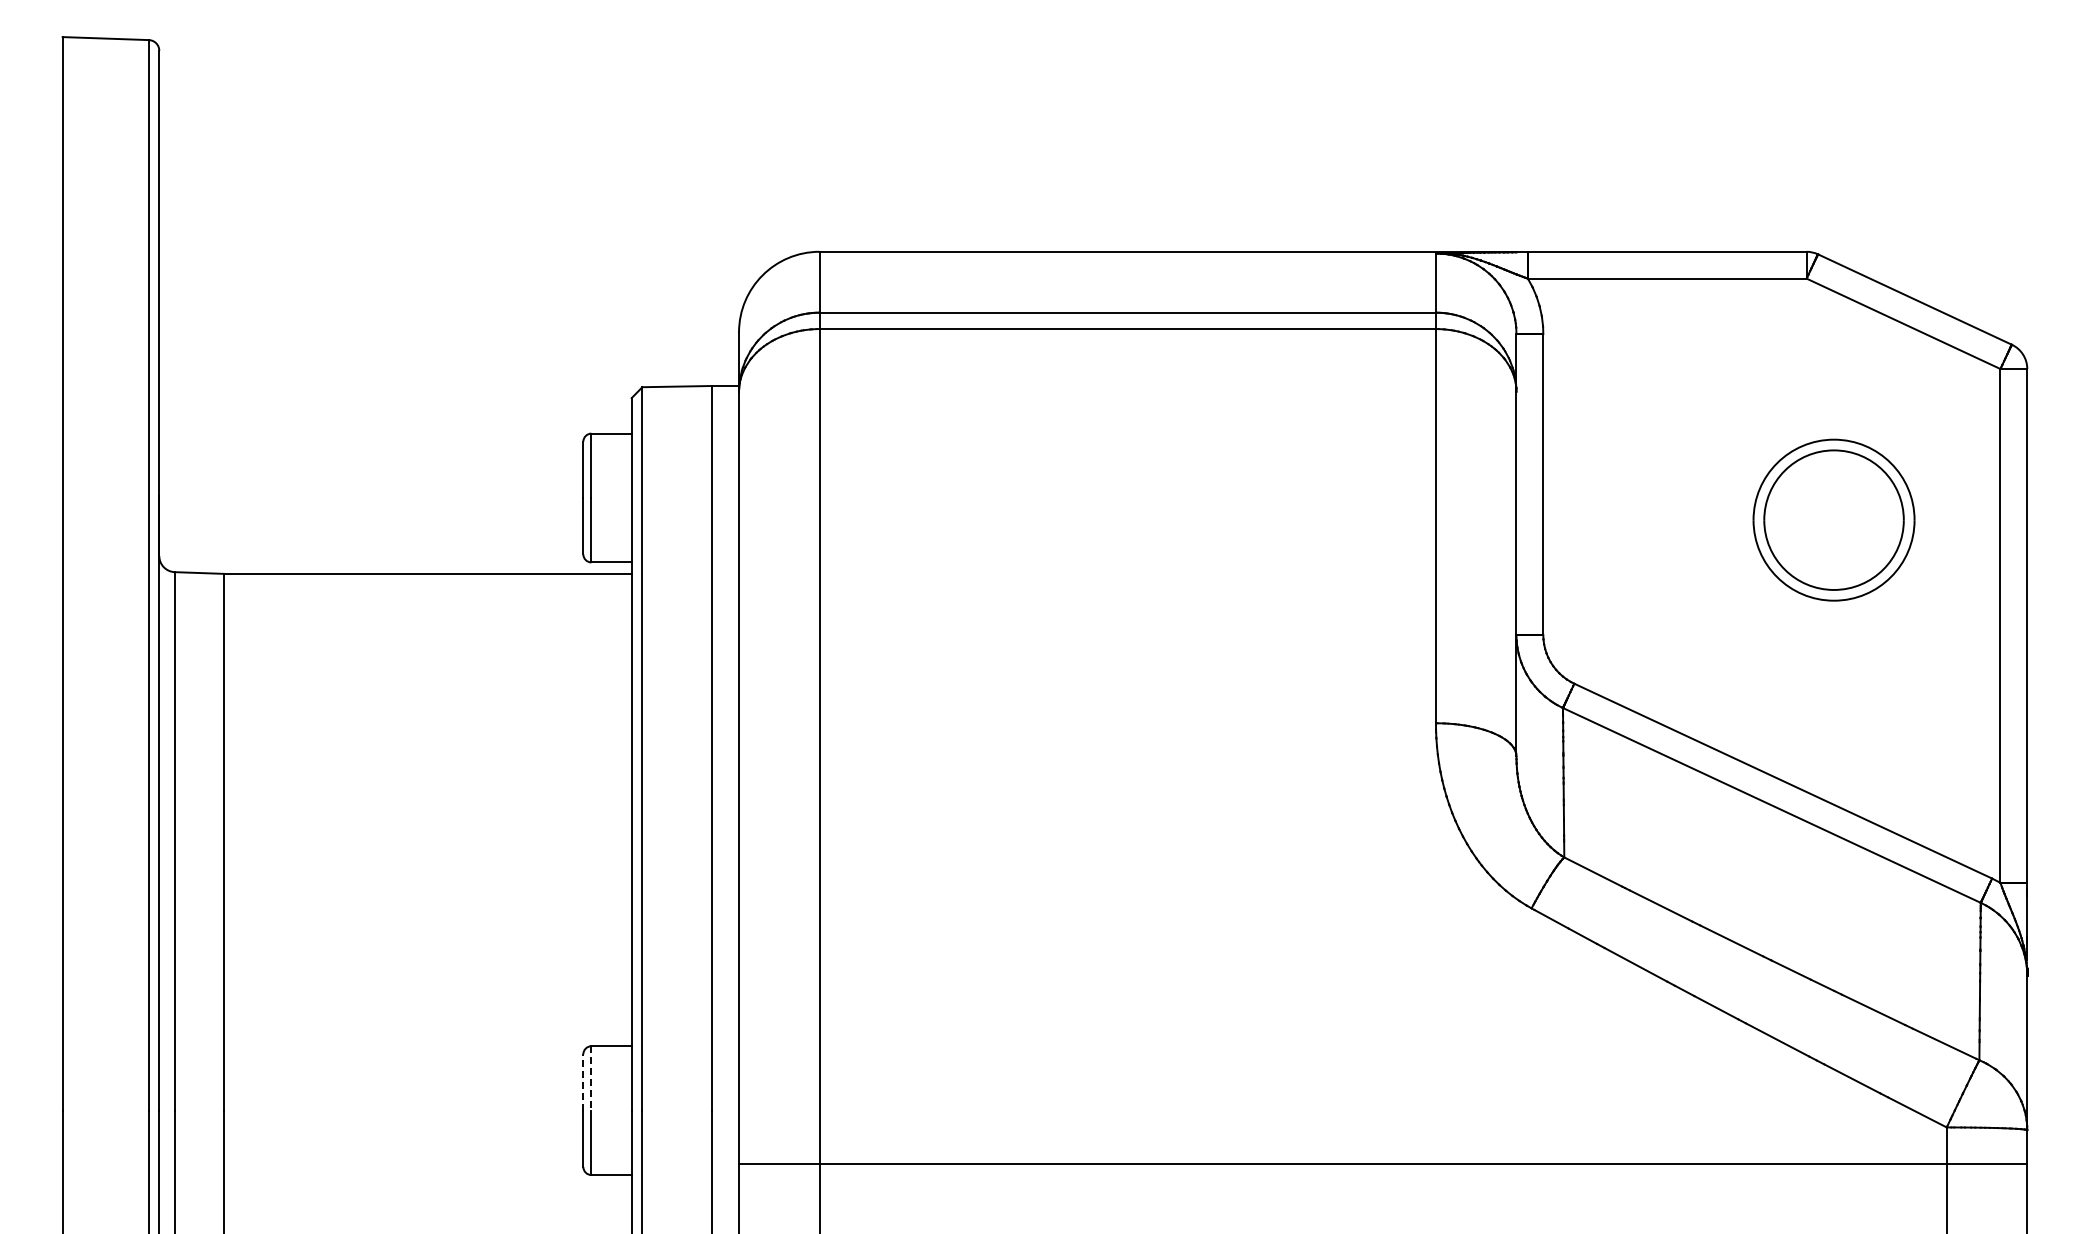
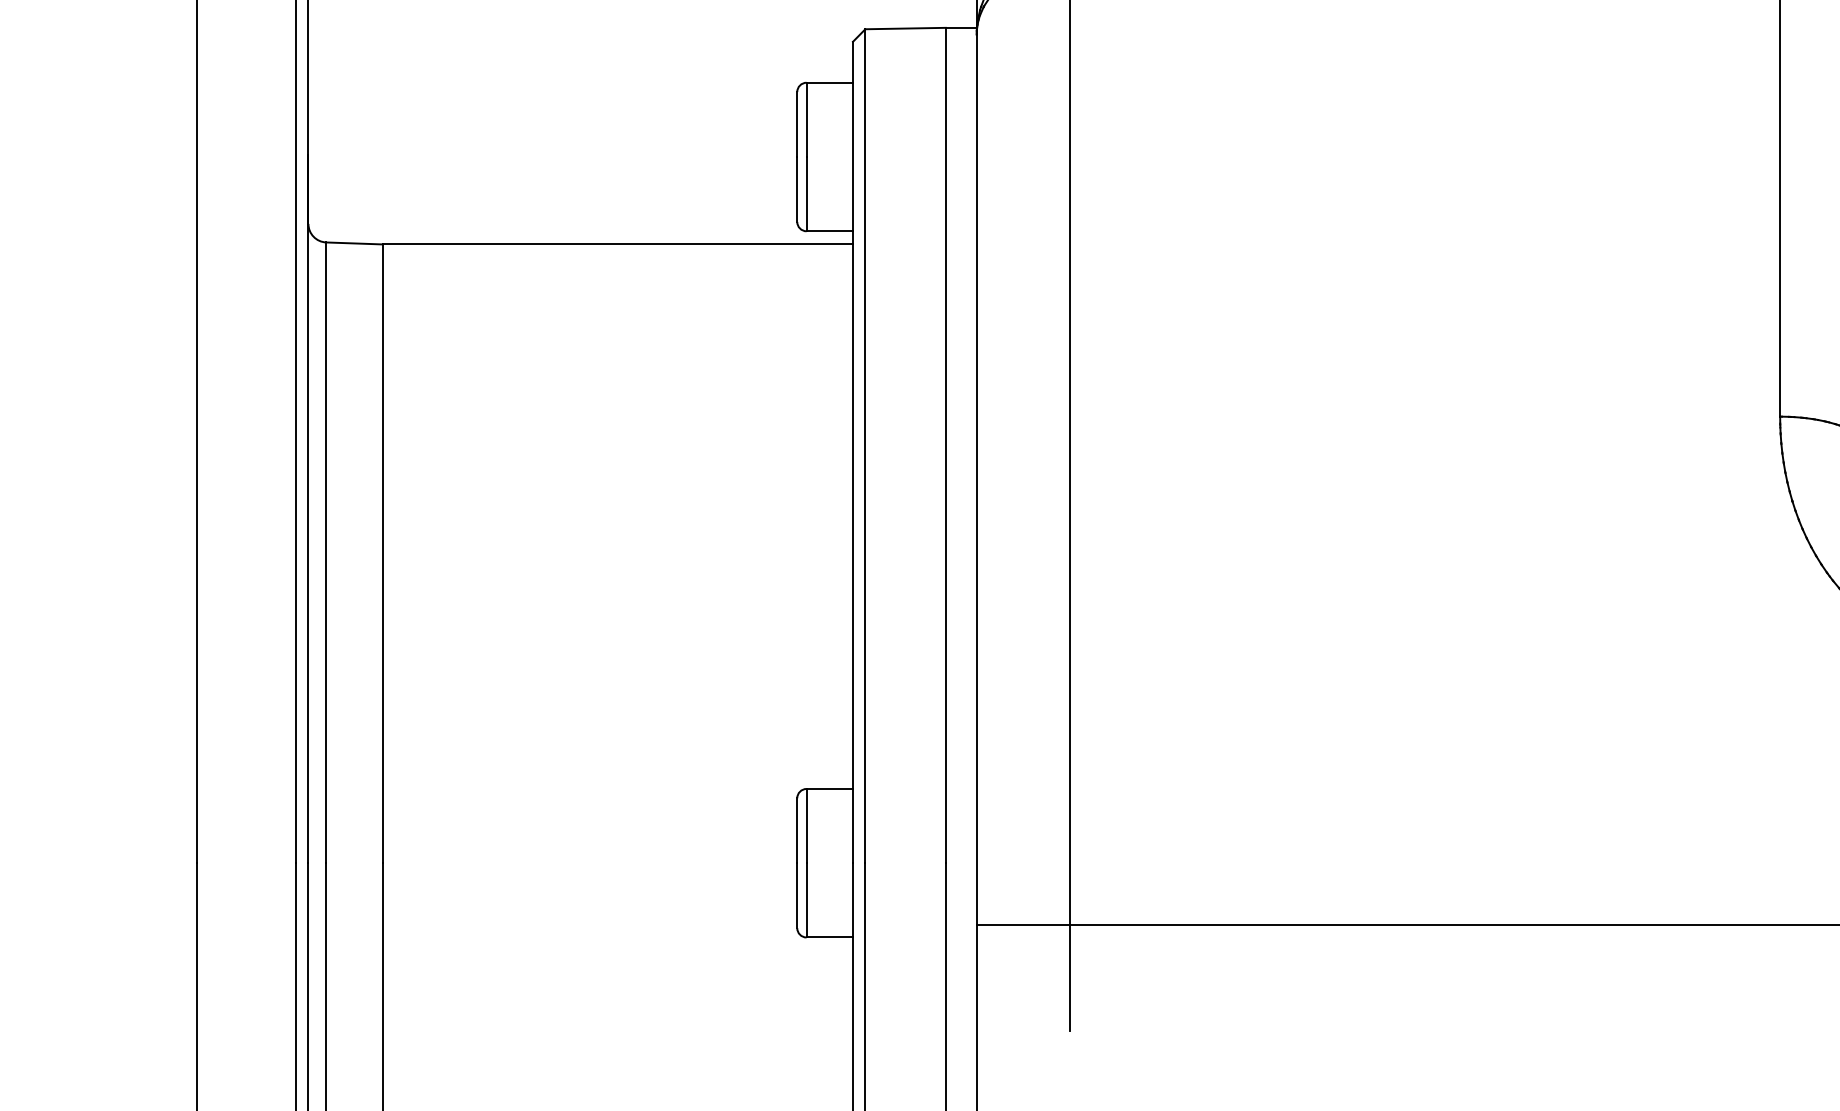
line: (591, 1078) -> (806, 826), dashed -> solid
line: (583, 1081) -> (797, 829), dashed -> solid

